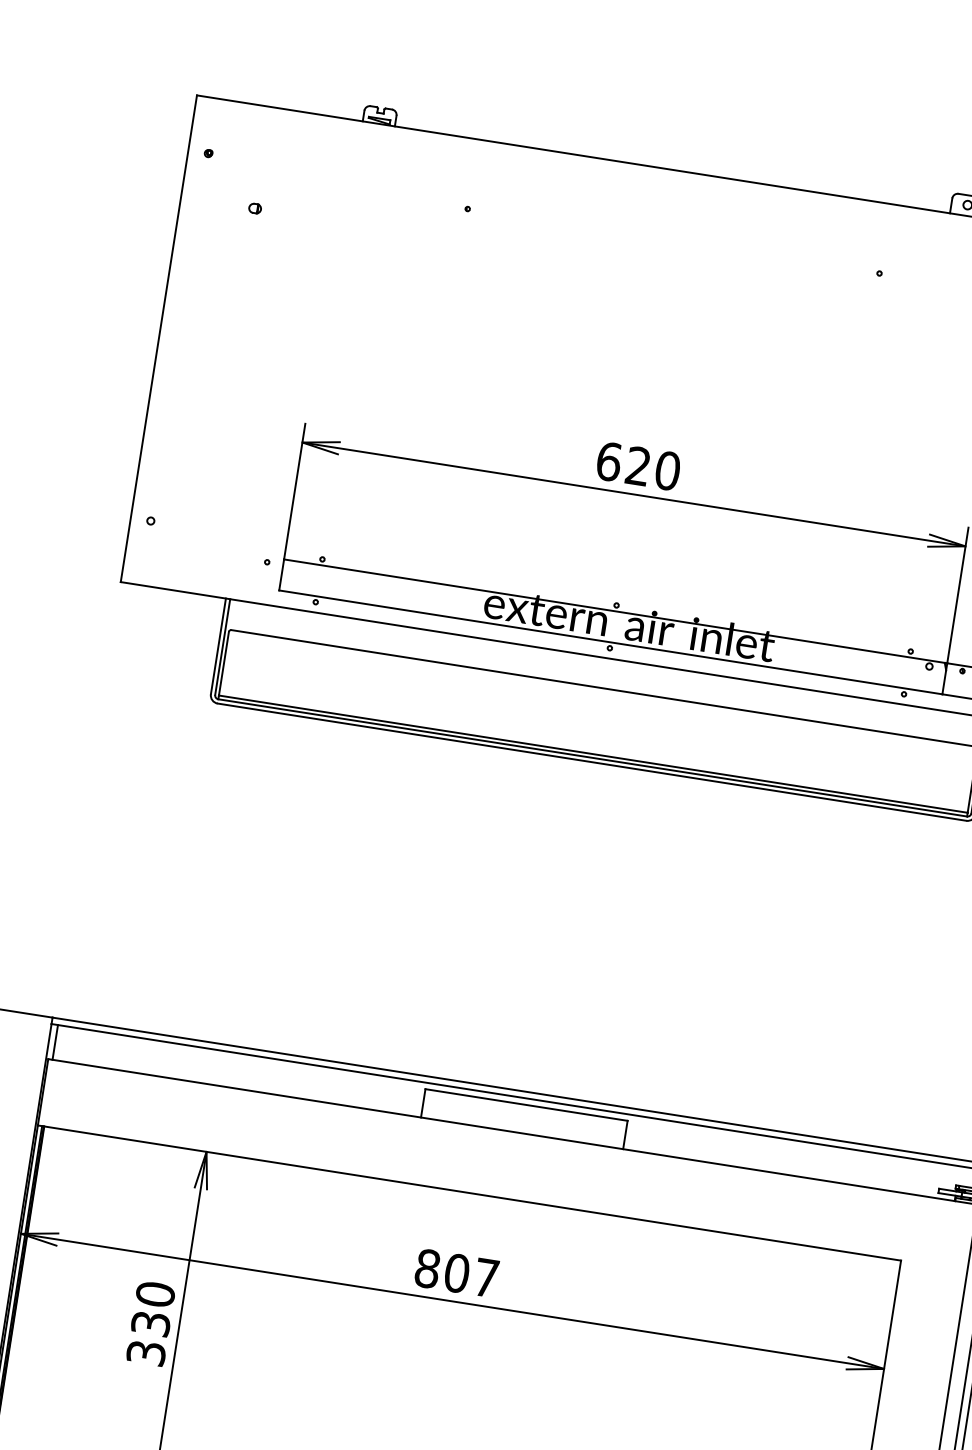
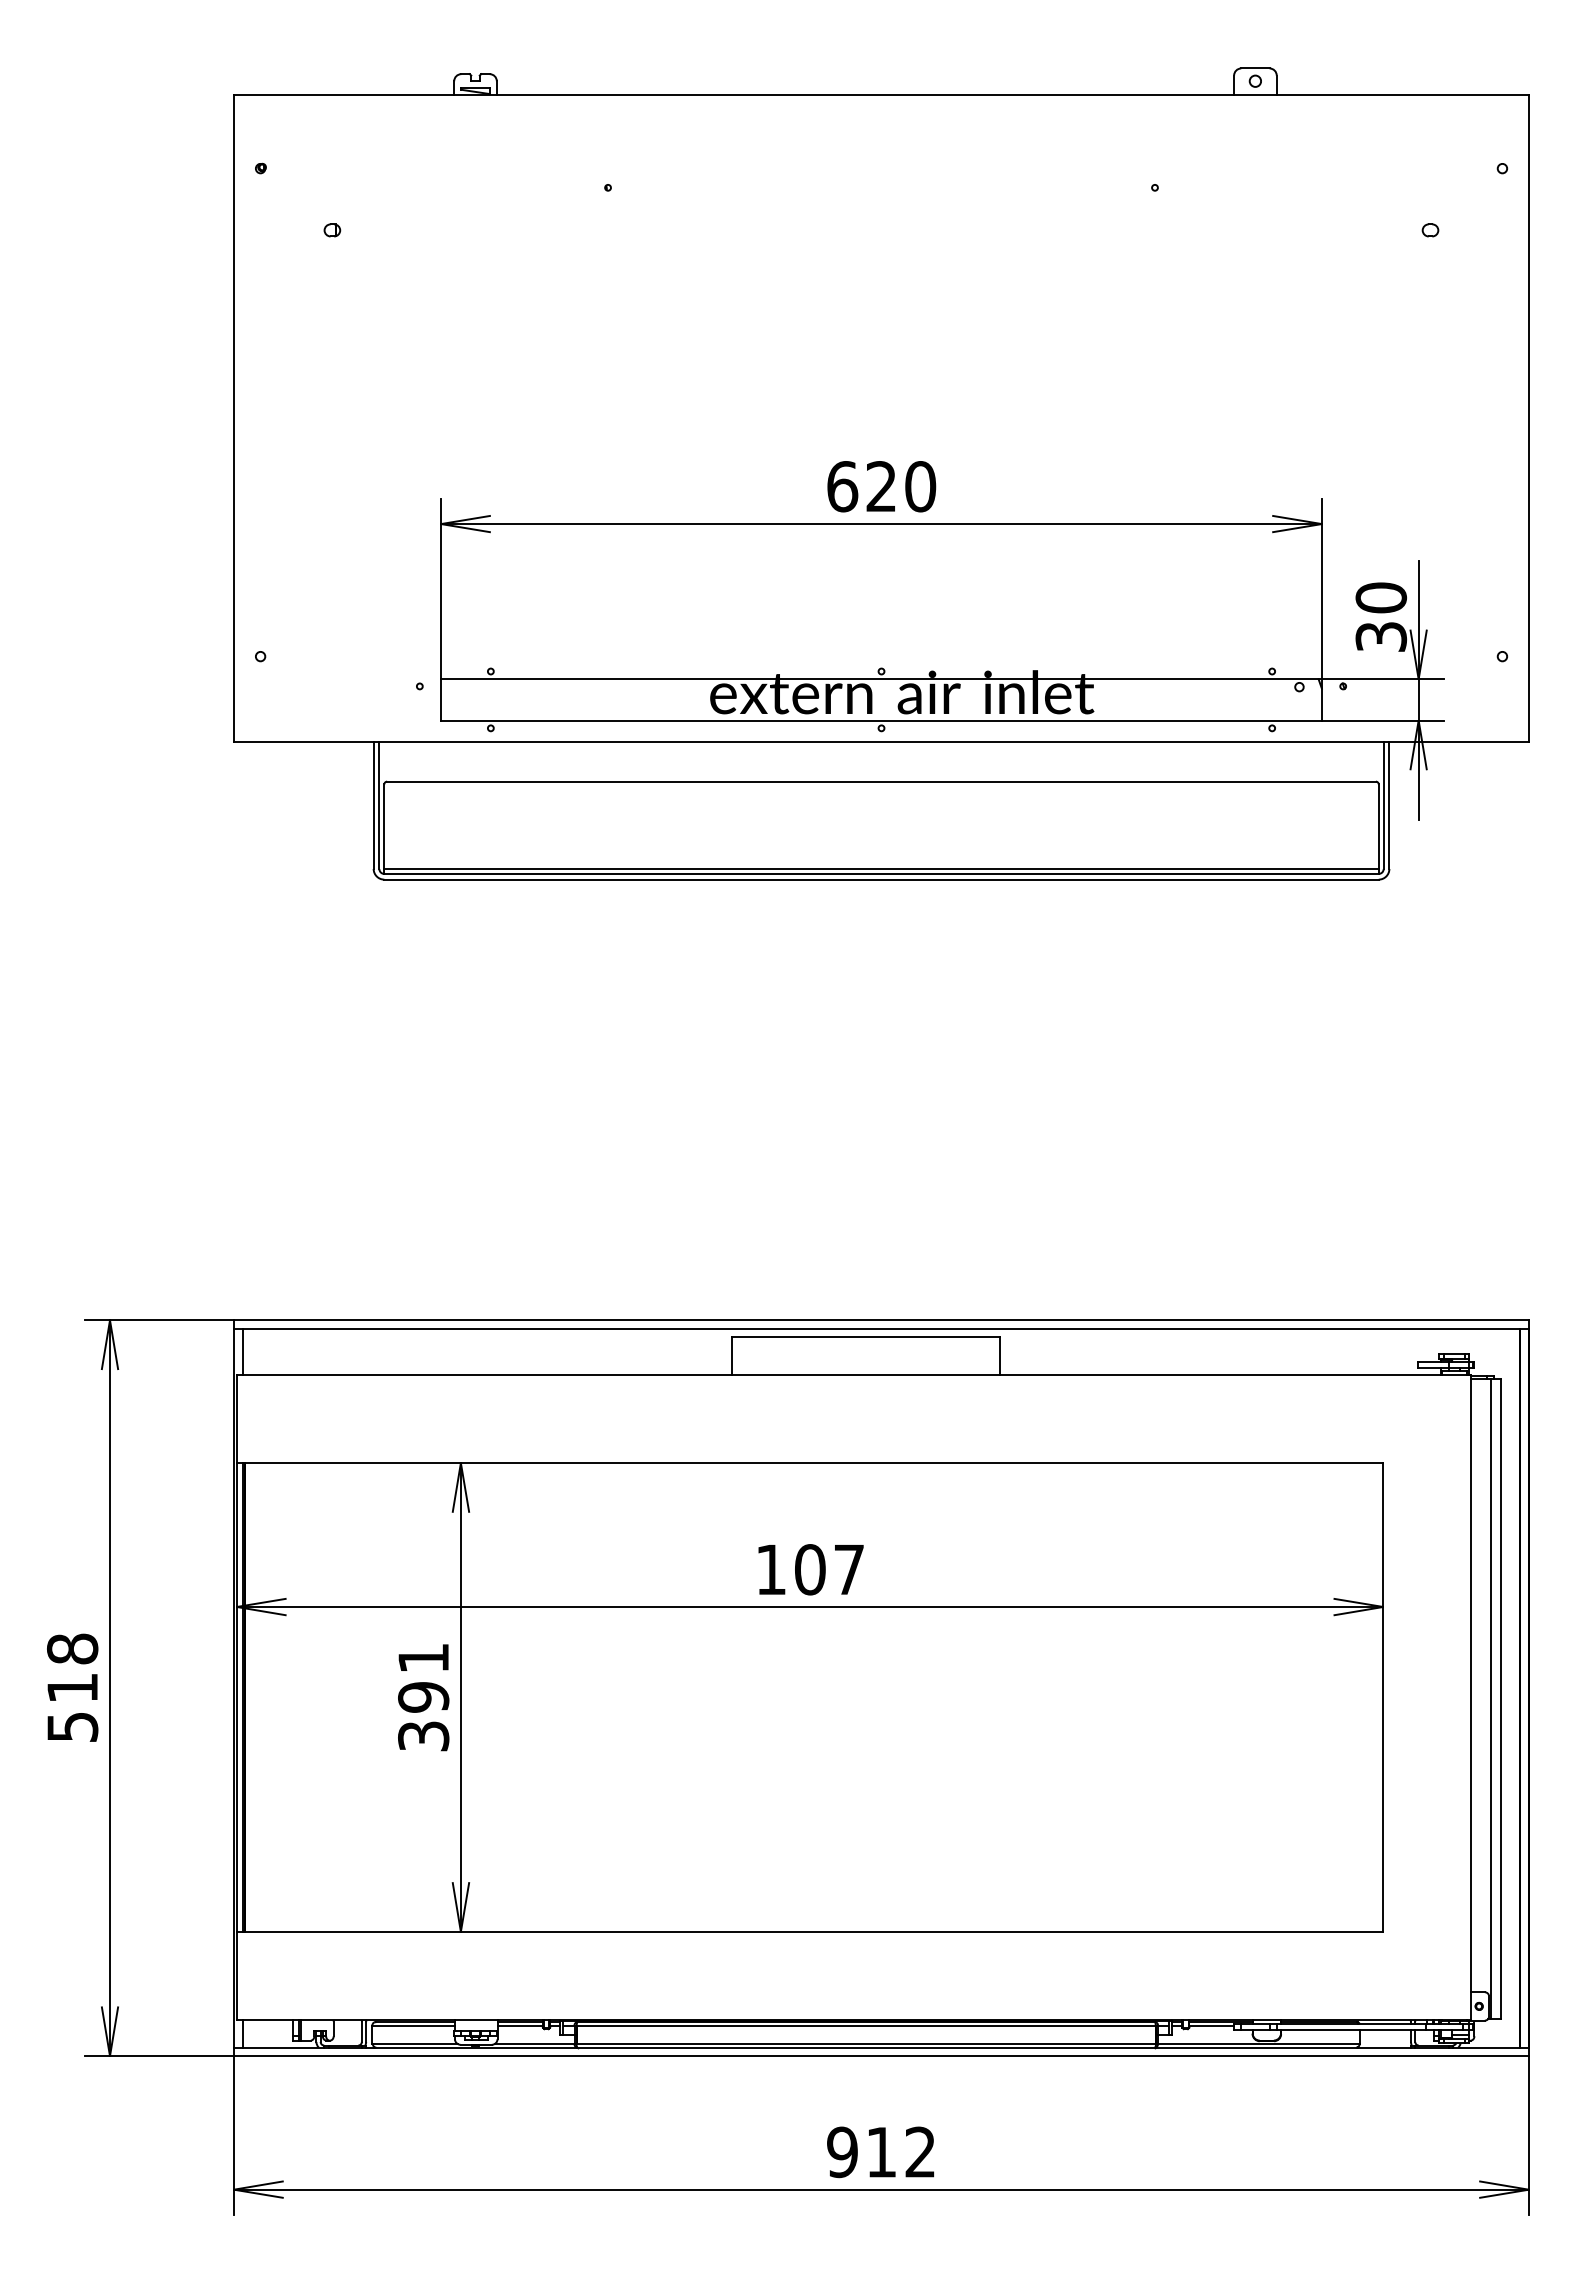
text: (427, 1268) -> (771, 1569), 807 -> 107
text: (153, 1308) -> (423, 1677), 330 -> 391

